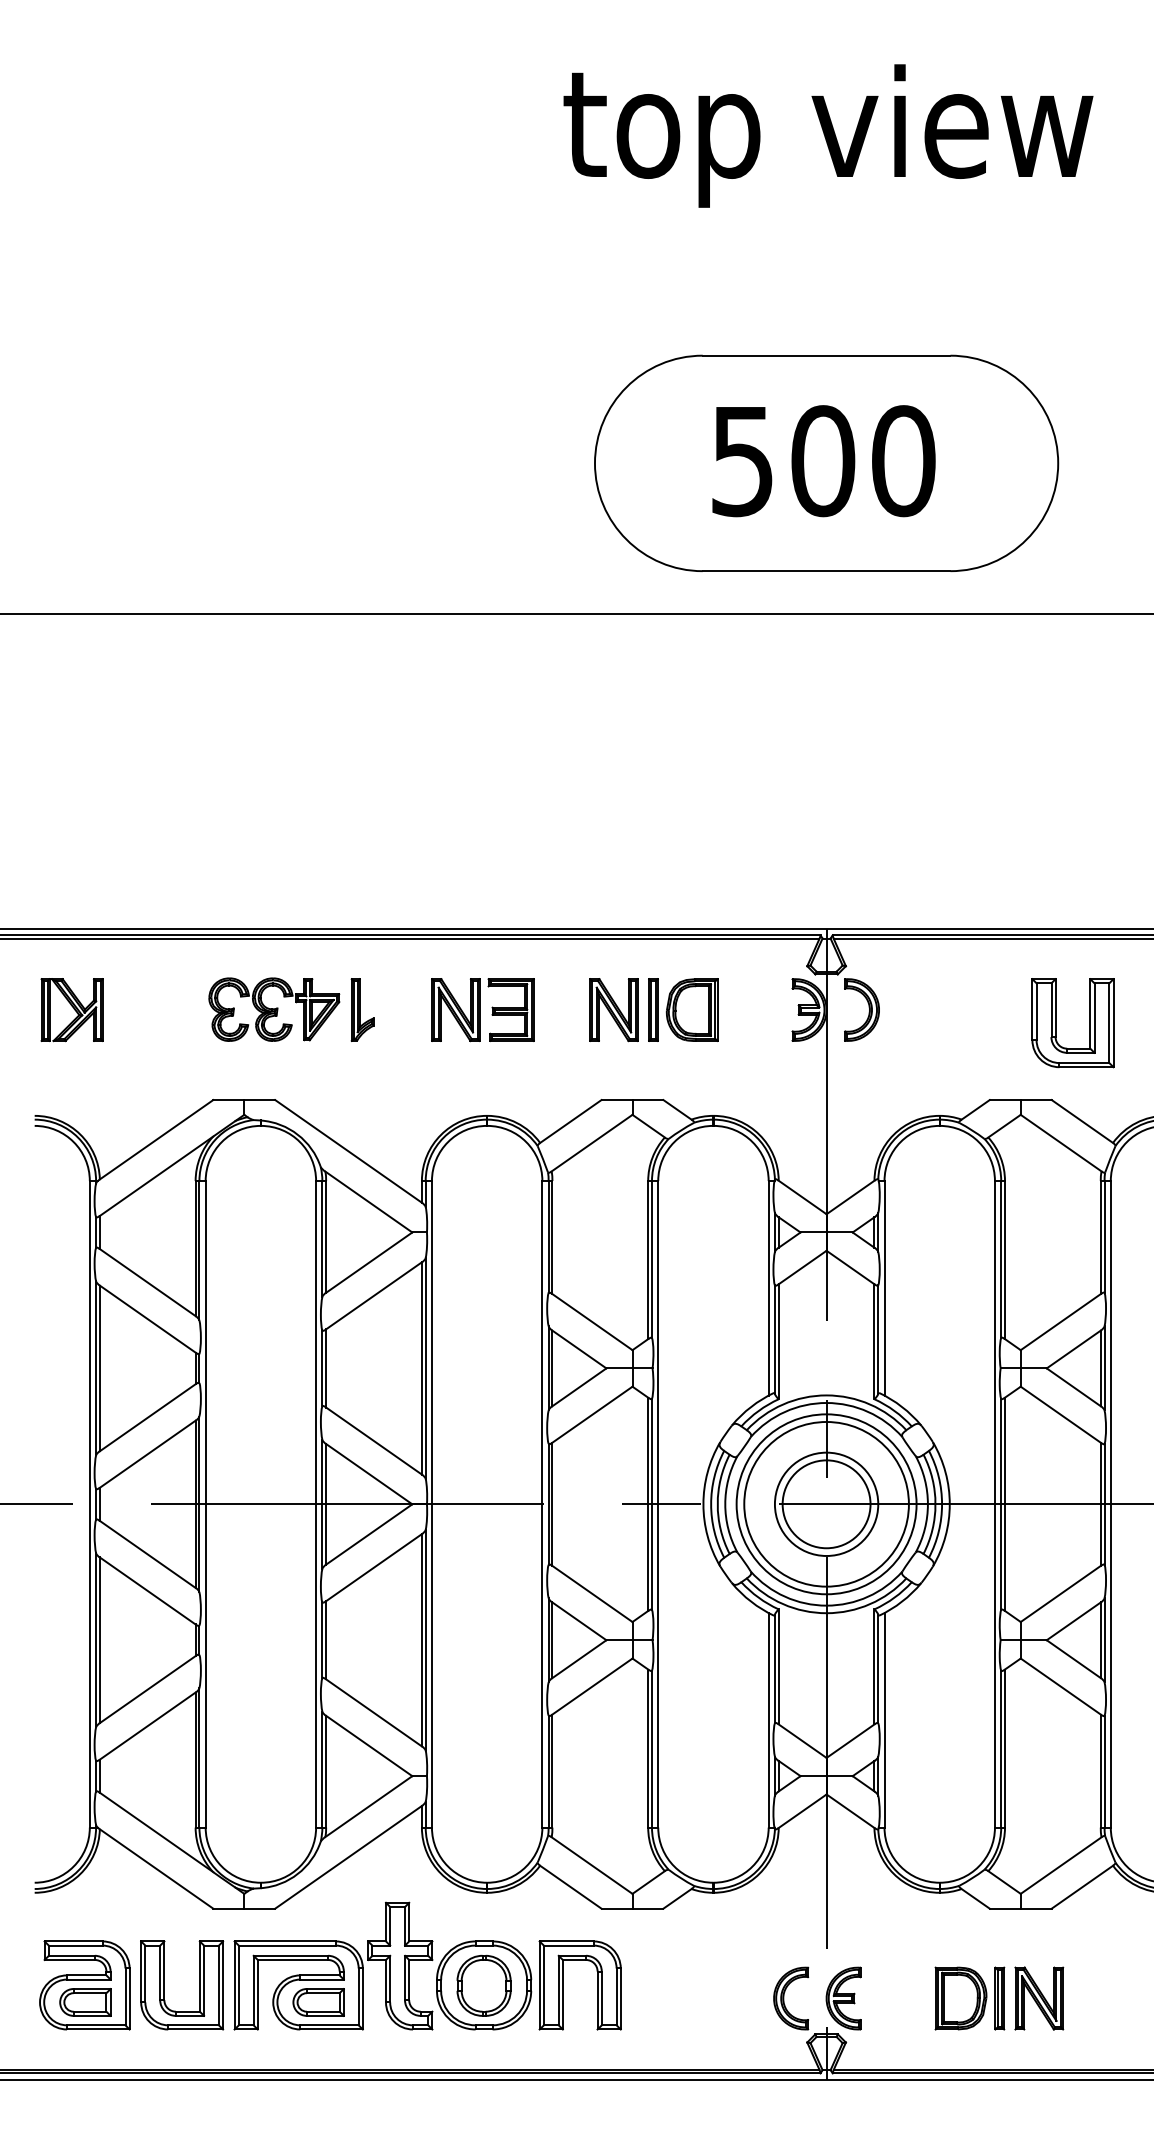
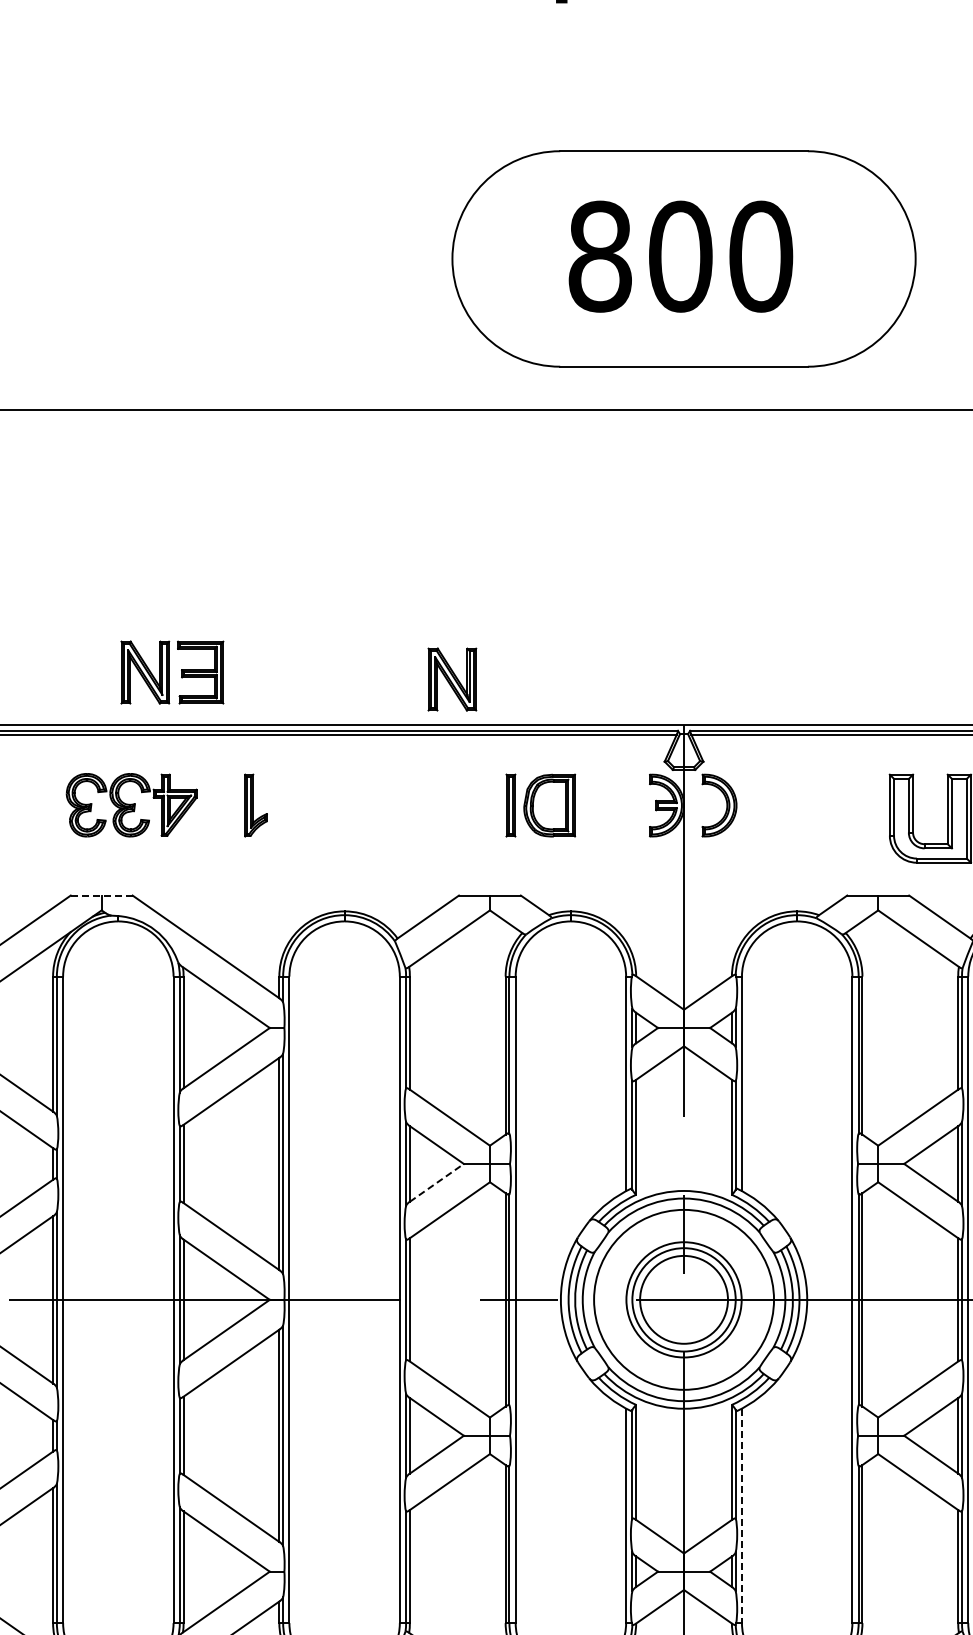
text: (742, 461) -> (599, 257), 500 -> 800
part: (362, 1009) -> (255, 805), moved
part: (482, 1010) -> (171, 673), moved
part: (613, 1010) -> (451, 680), moved
line: (244, 1100) -> (101, 896), solid -> dashed
line: (579, 1387) -> (436, 1183), solid -> dashed
circle: (826, 1504) -> (683, 1300), size x0.7
line: (884, 1720) -> (741, 1516), solid -> dashed

